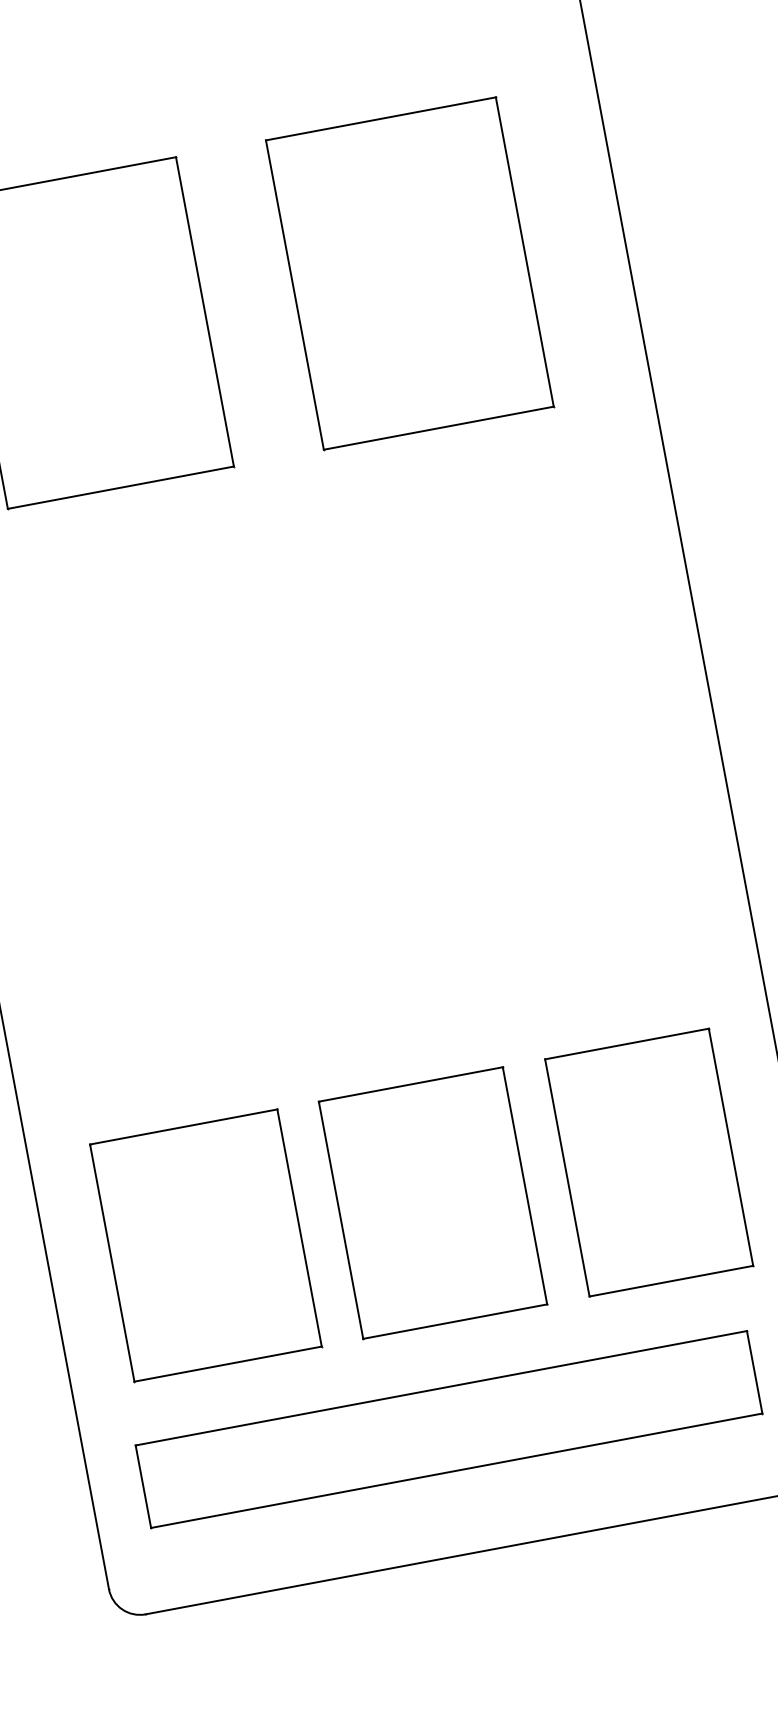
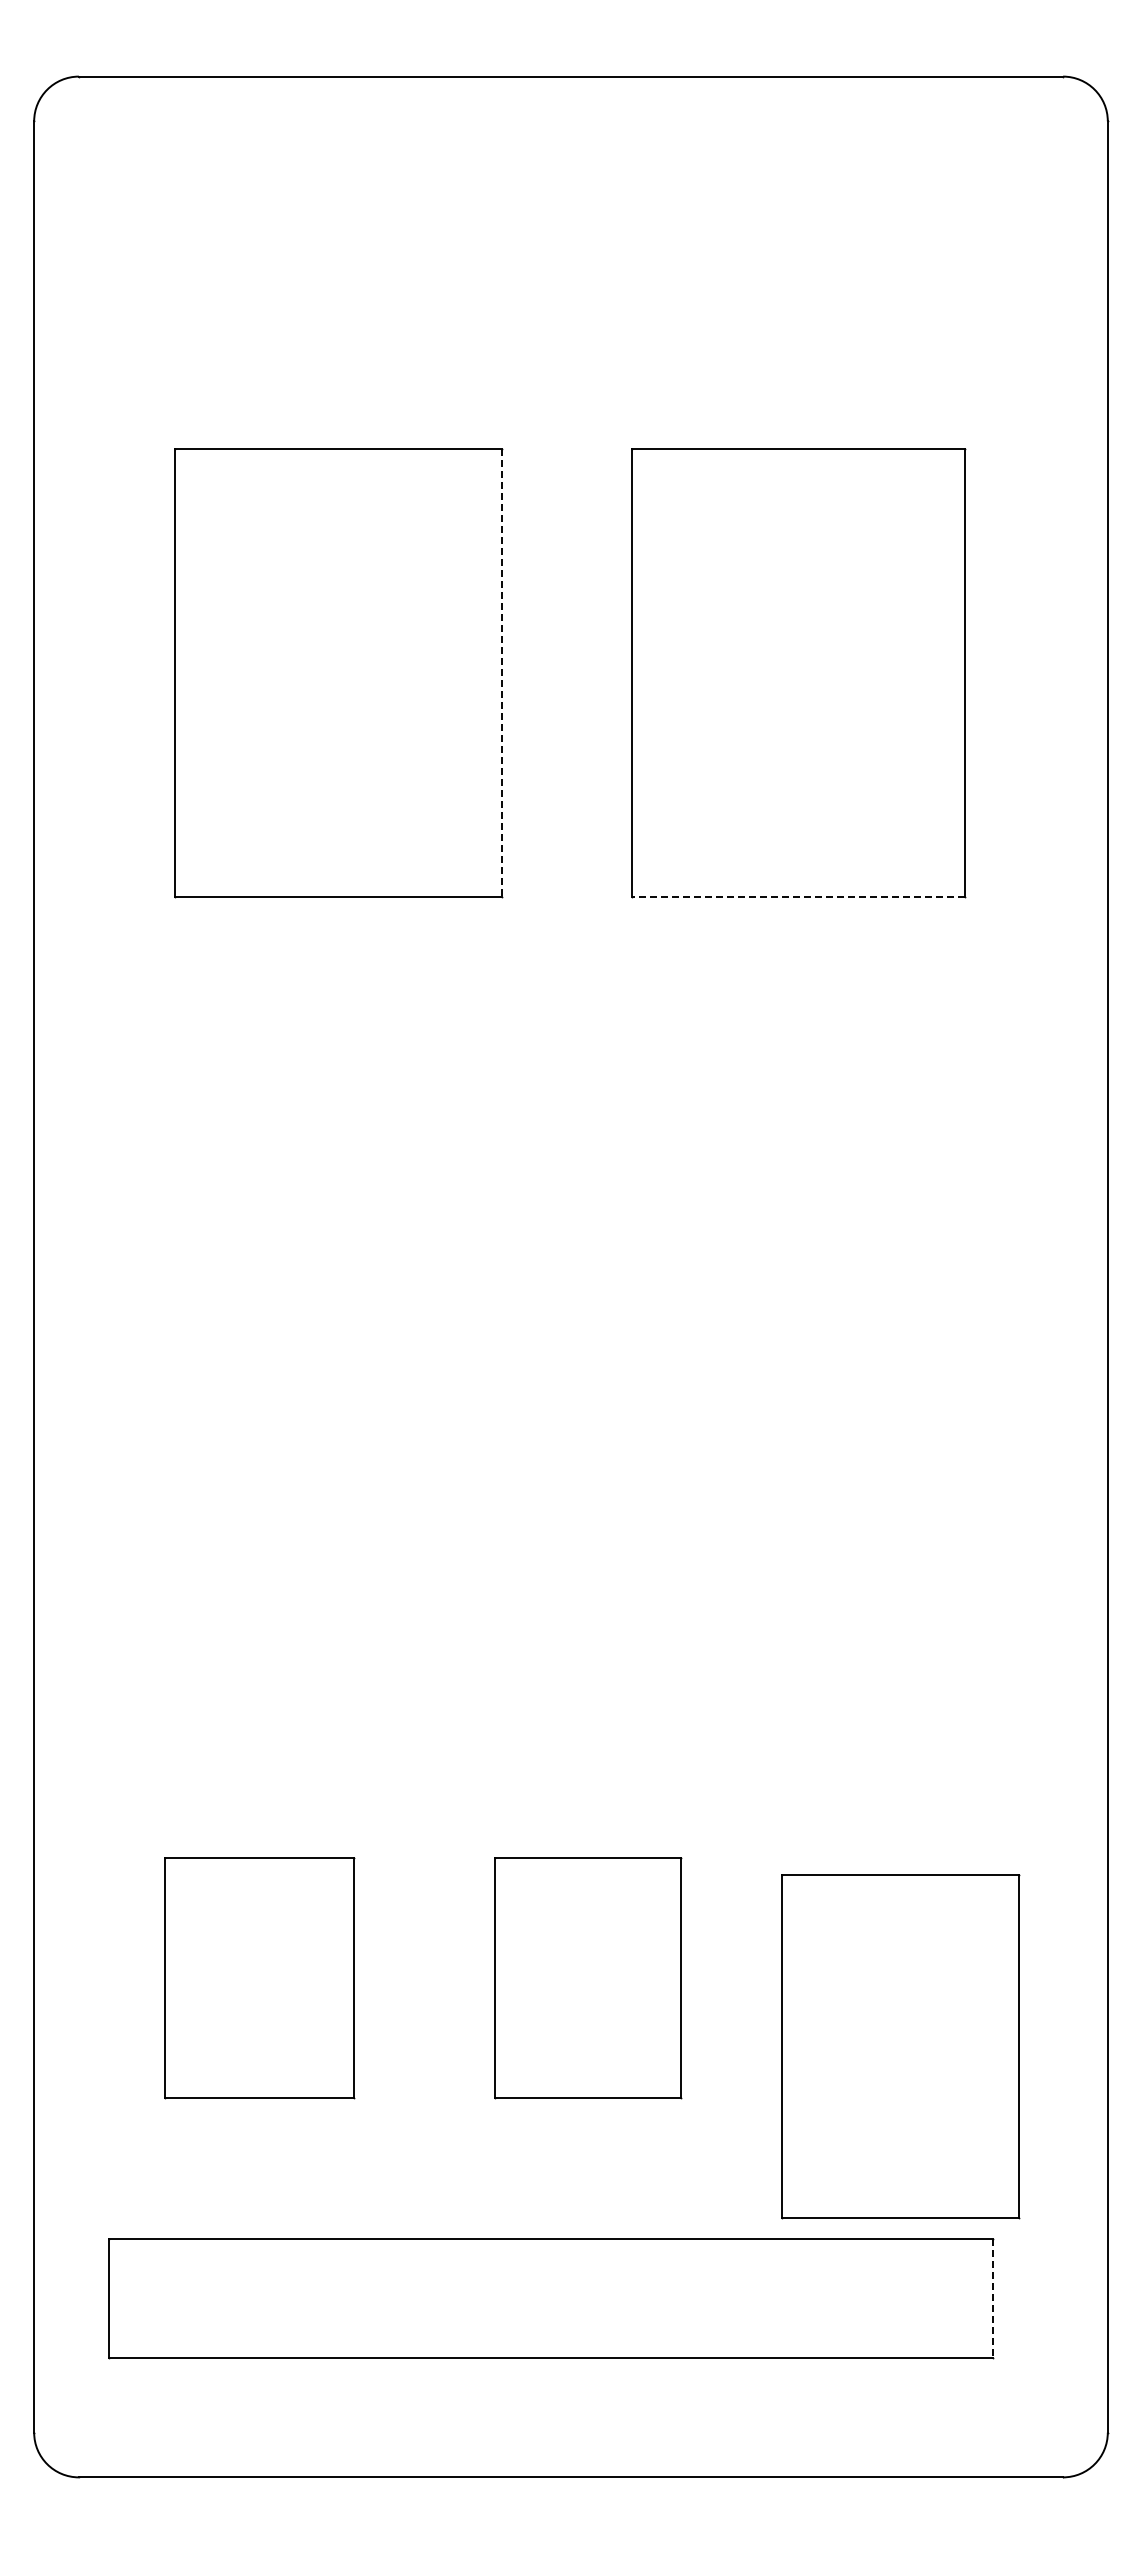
line: (205, 312) -> (502, 673), solid -> dashed
line: (438, 428) -> (798, 896), solid -> dashed
part: (649, 1162) -> (900, 2046), moved
part: (433, 1202) -> (588, 1977), size x0.7
part: (205, 1245) -> (259, 1977), size x0.7
line: (754, 1372) -> (993, 2298), solid -> dashed

